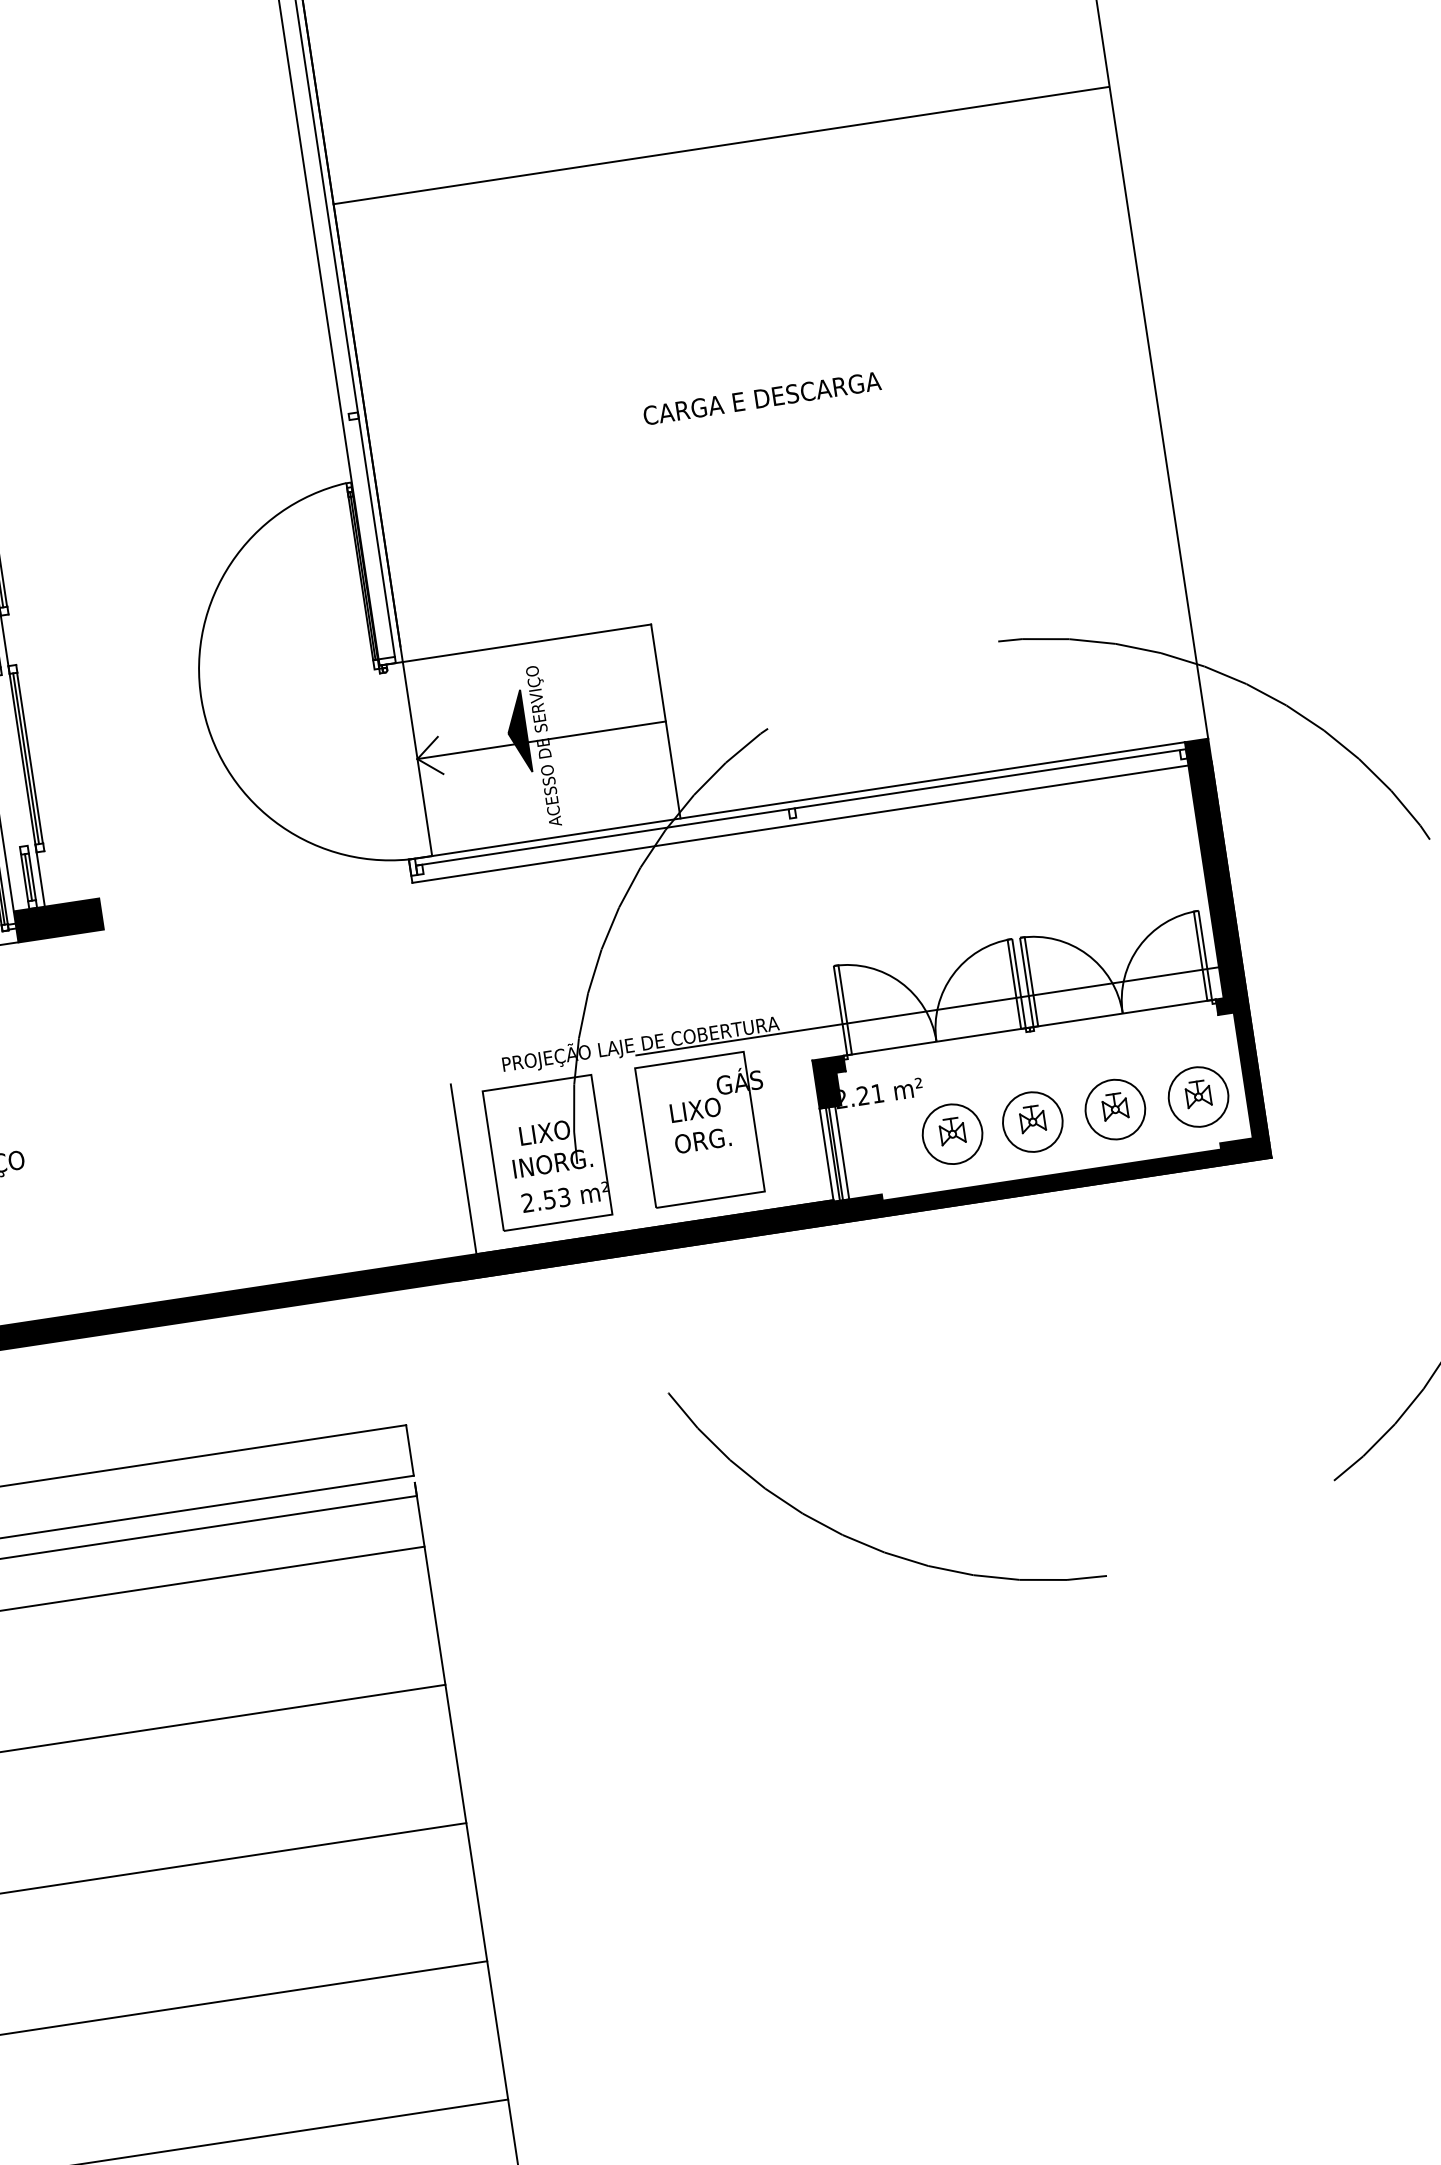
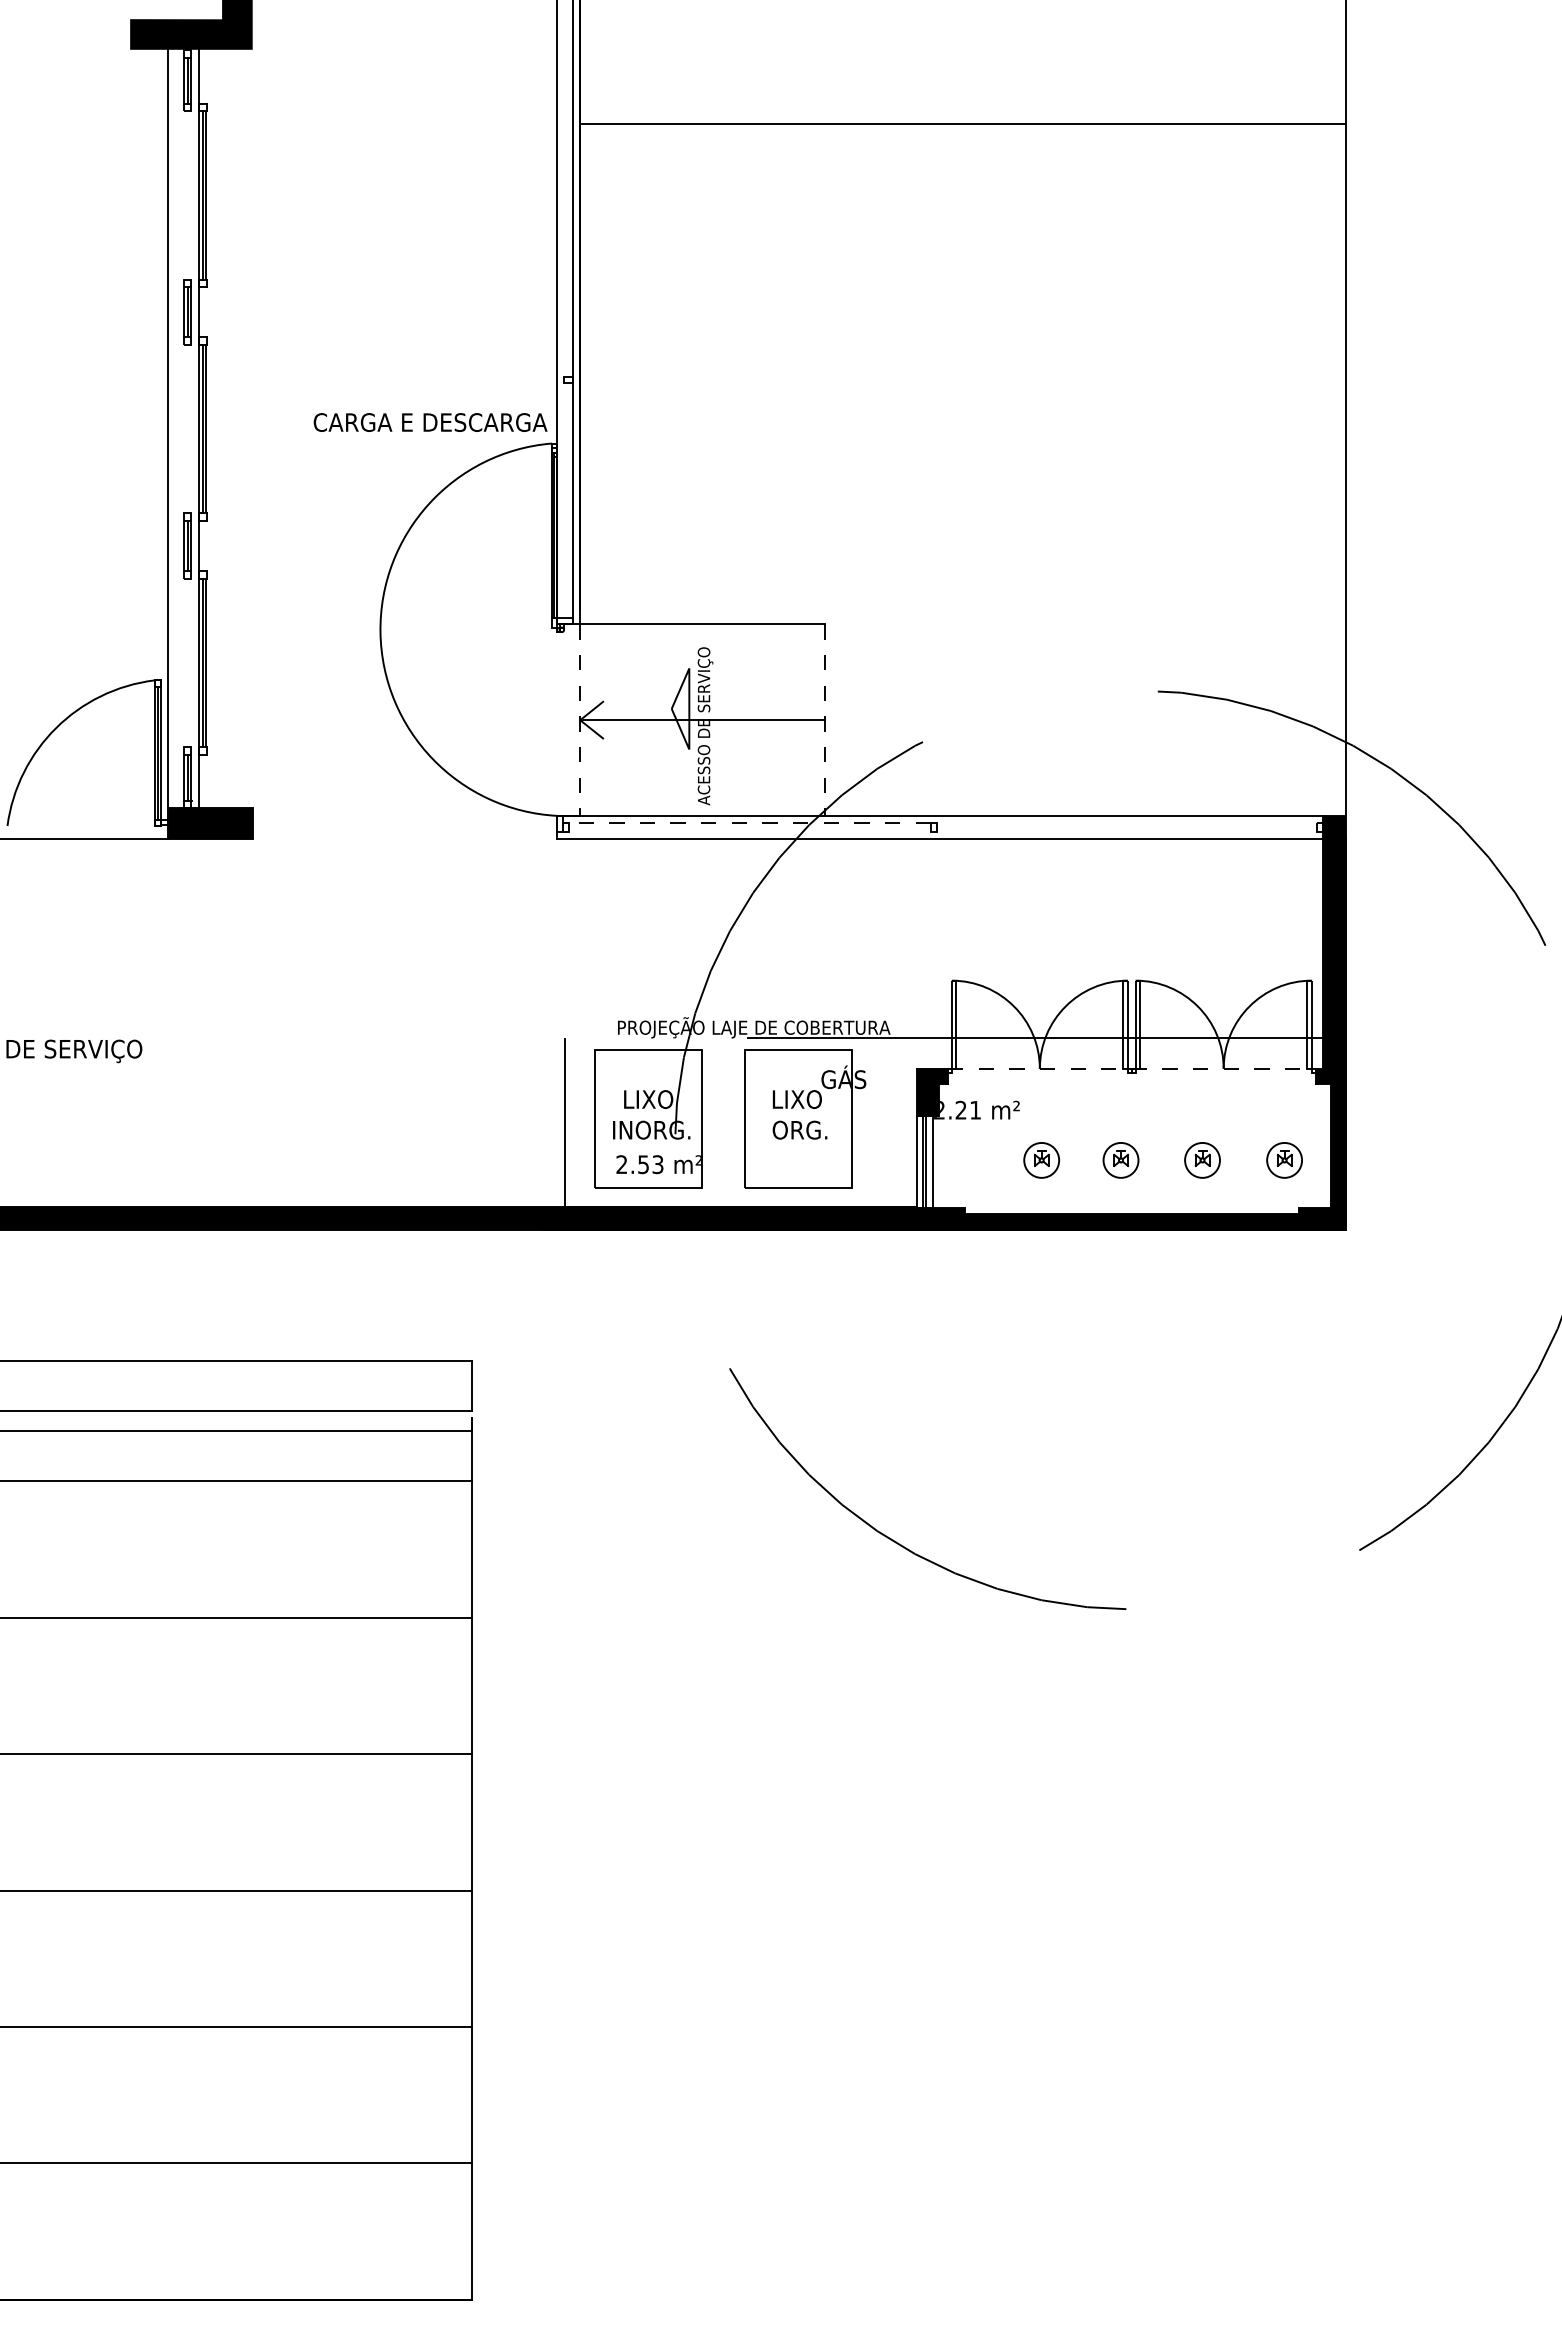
line: (720, 145) -> (962, 123), moved
text: (762, 398) -> (430, 422), moved
line: (666, 721) -> (825, 720), solid -> dashed
fill: (517, 731) -> (680, 708), removed
line: (417, 759) -> (580, 720), solid -> dashed
line: (987, 778) -> (1127, 822), removed
line: (602, 837) -> (747, 822), solid -> dashed
line: (1029, 1027) -> (1131, 1068), solid -> dashed
part: (1198, 1097) -> (1284, 1160), size x0.6
part: (1115, 1109) -> (1202, 1160), size x0.6
part: (1032, 1122) -> (1120, 1160), size x0.6
part: (952, 1134) -> (1041, 1160), size x0.6

